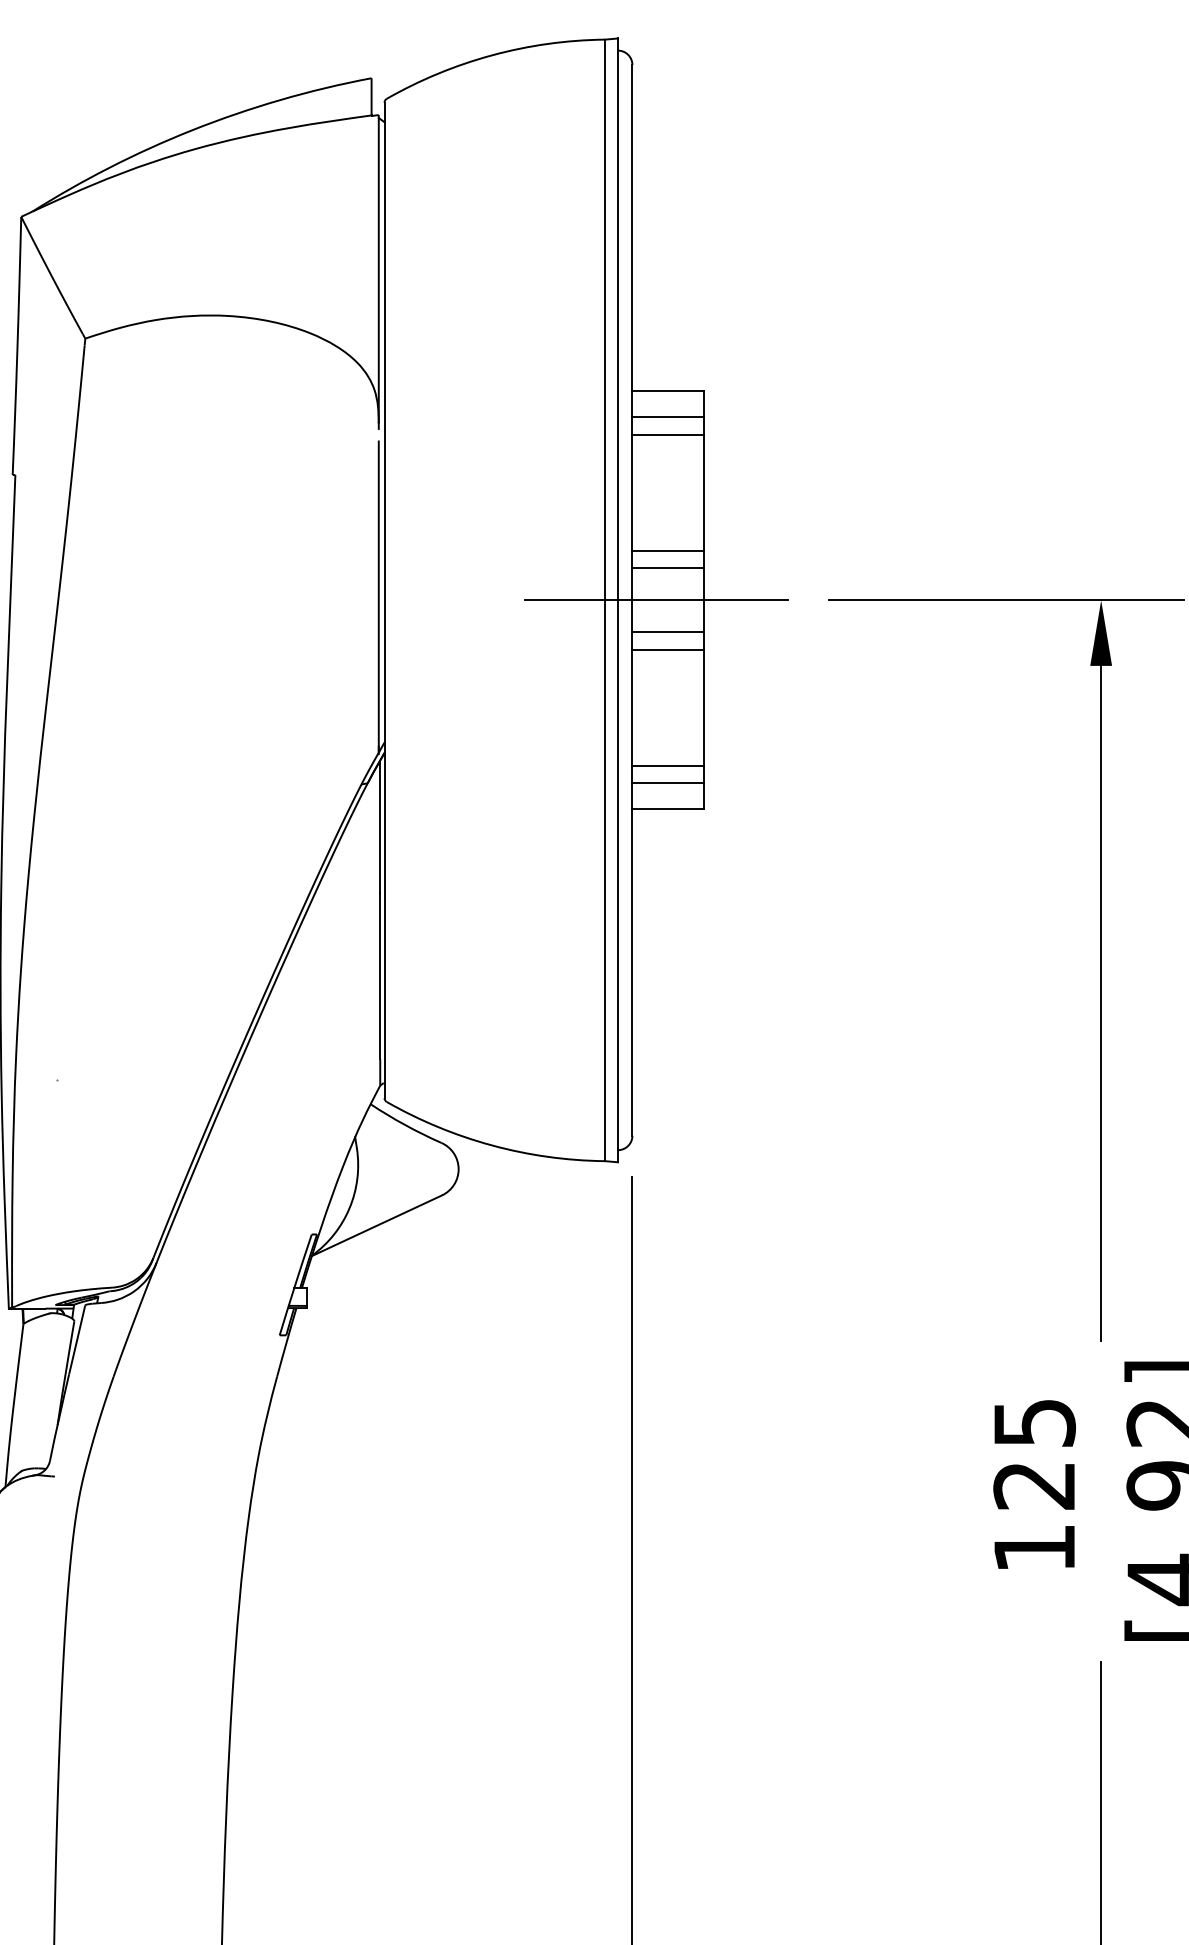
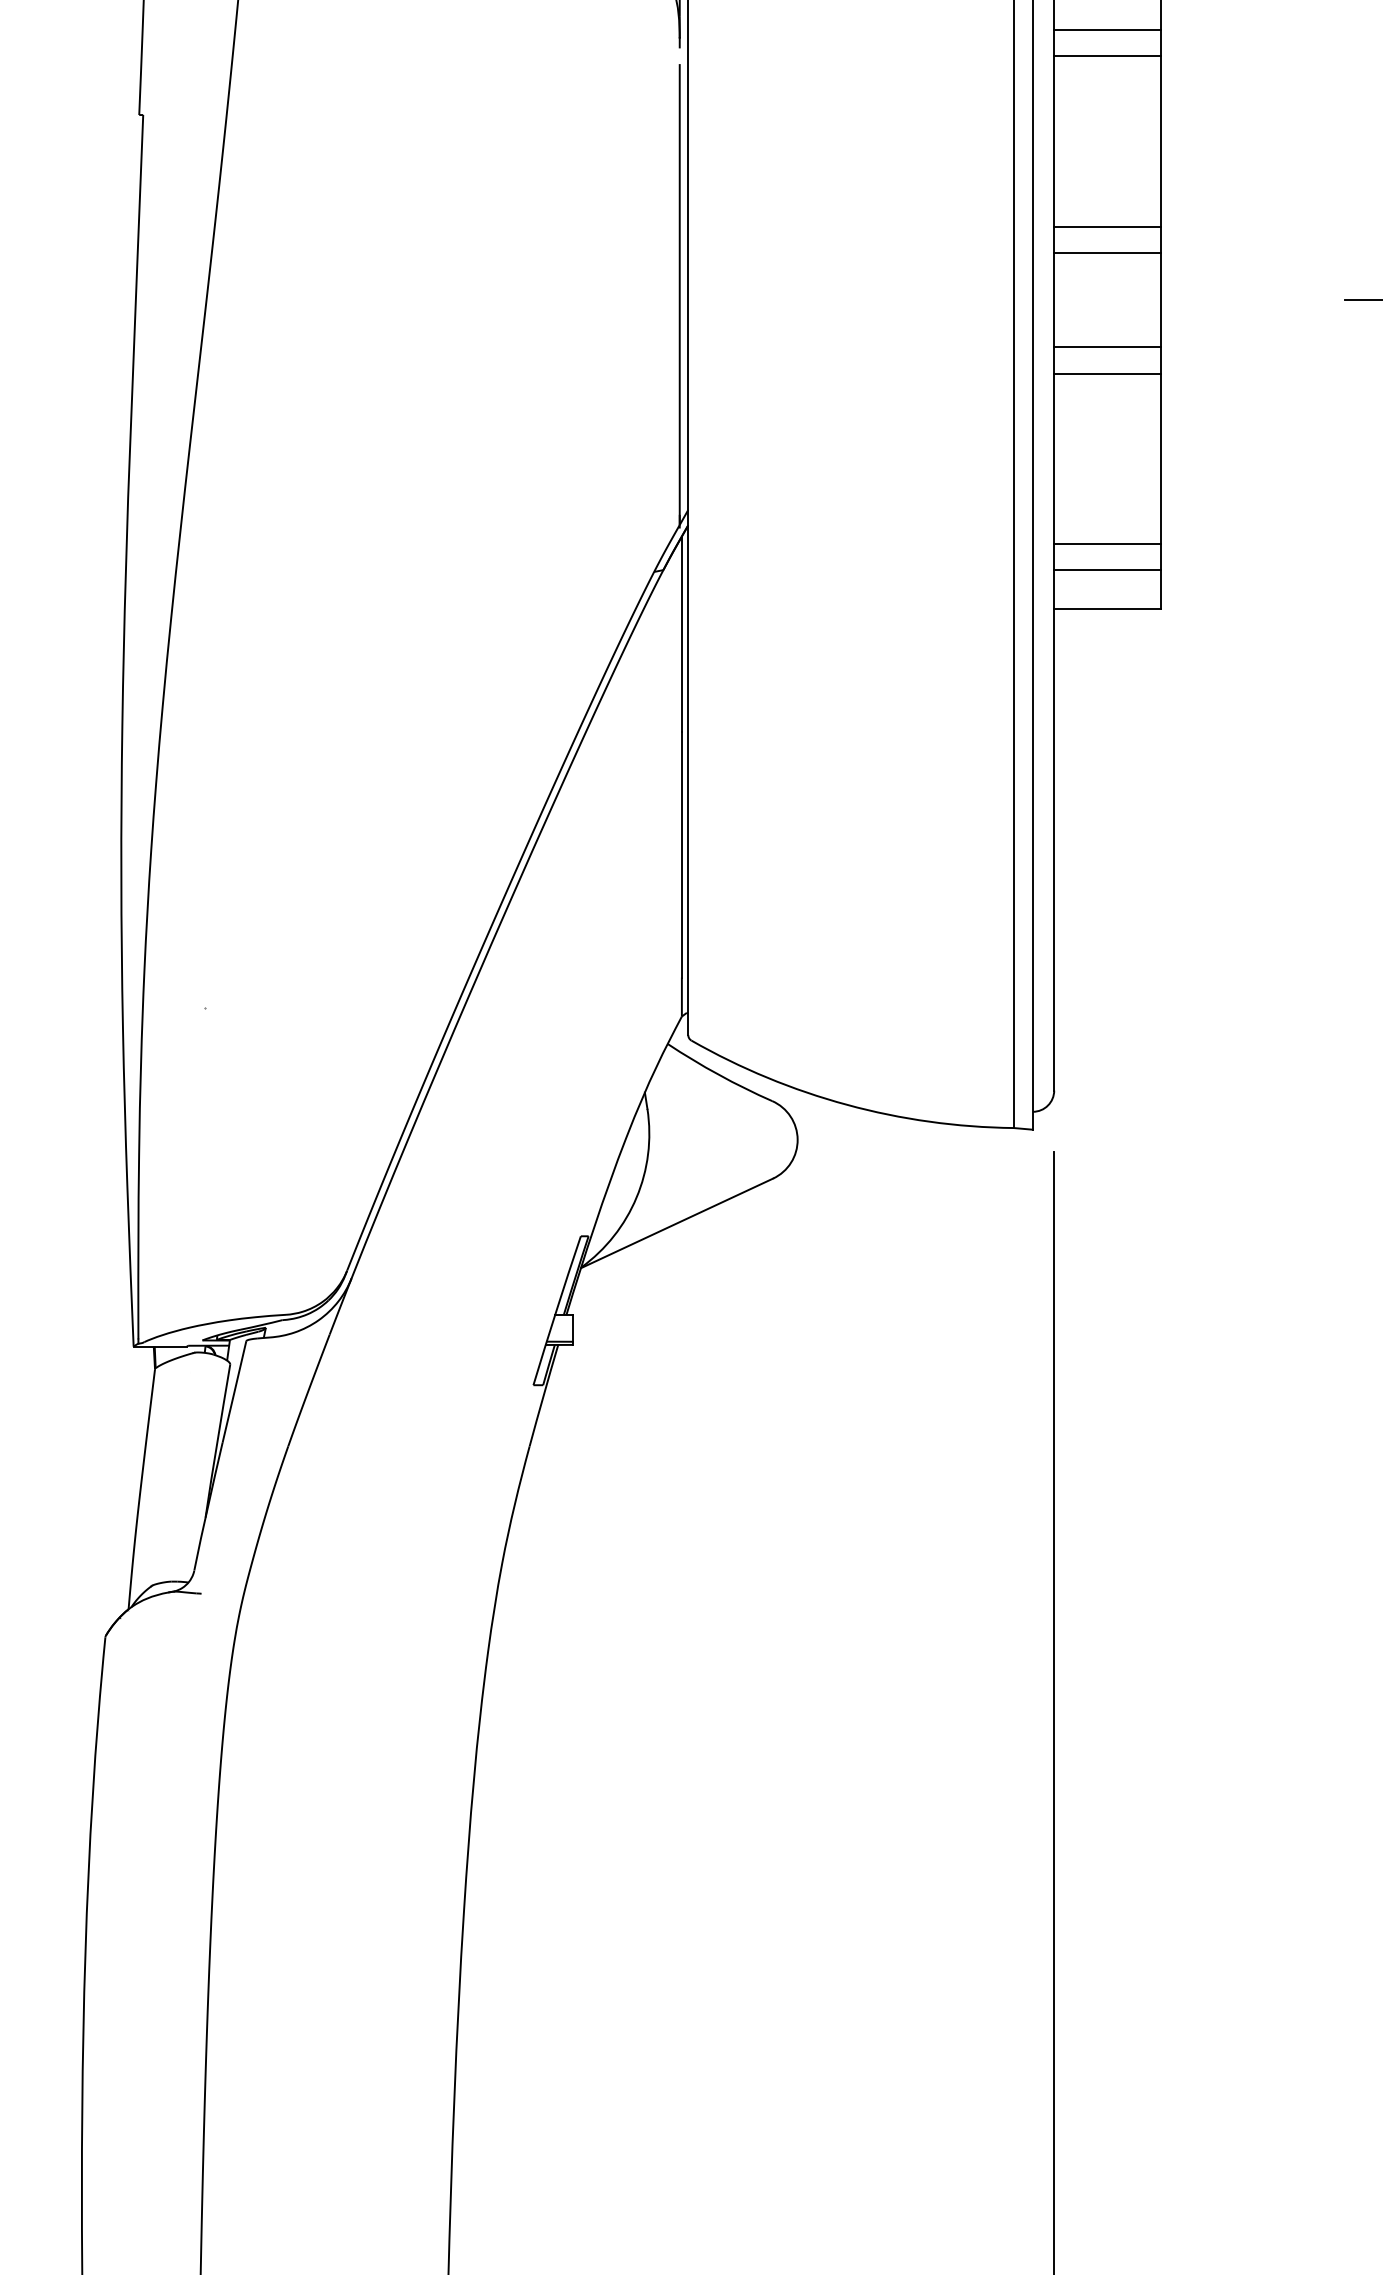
line: (655, 600) -> (1088, 300), removed

